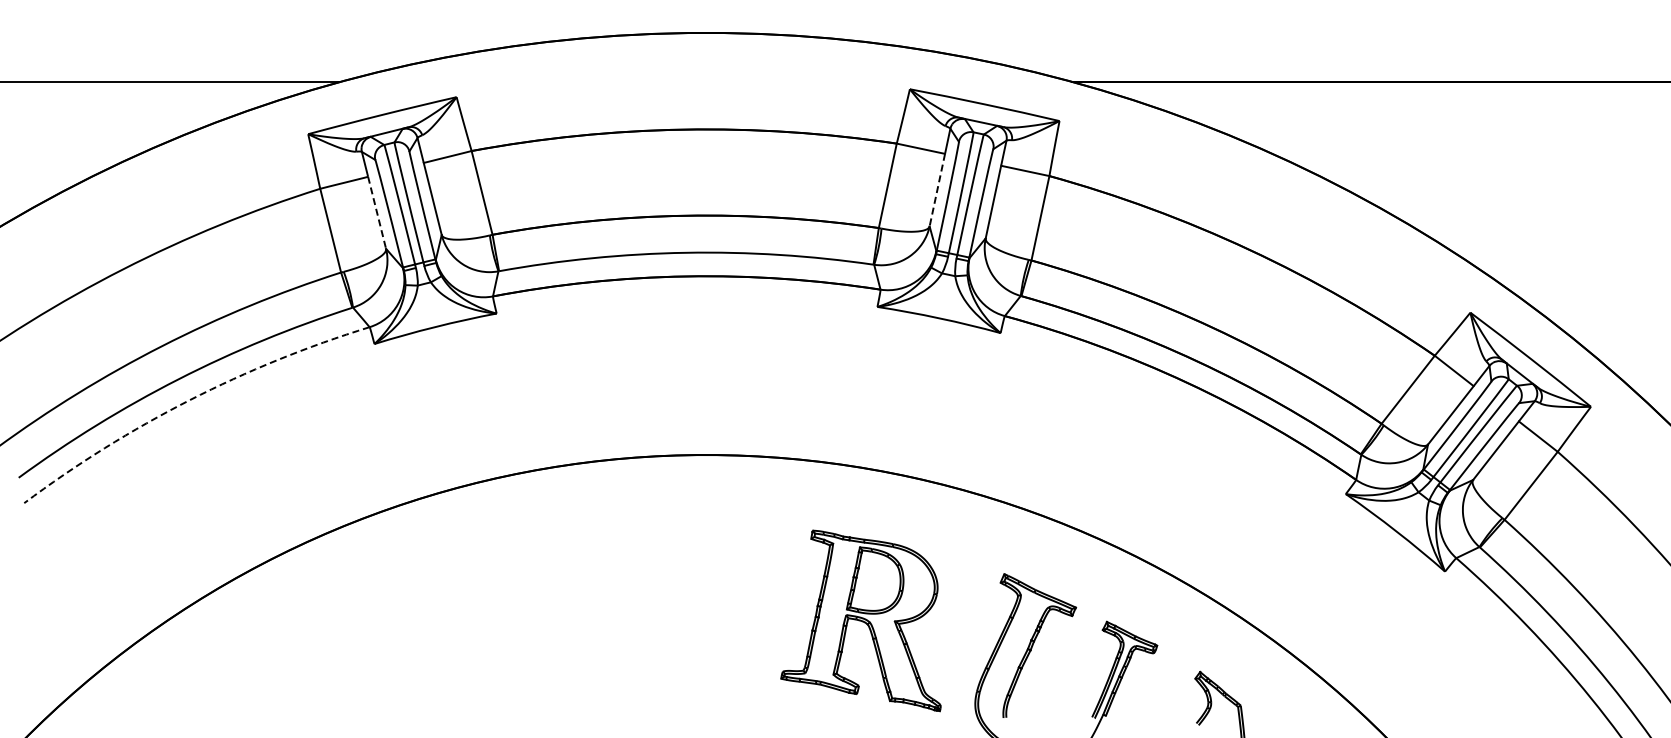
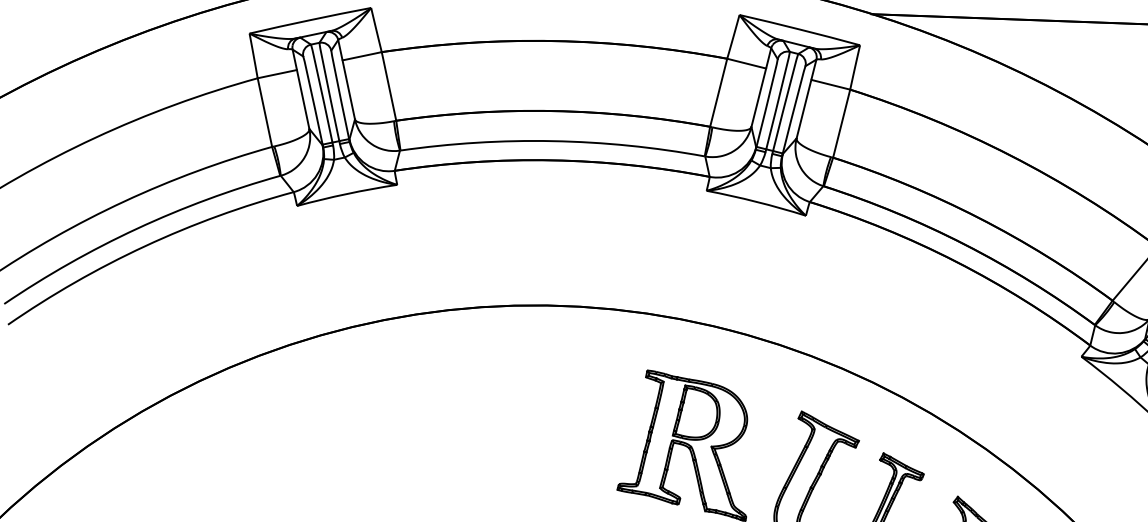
line: (937, 190) -> (758, 98), dashed -> solid
line: (377, 213) -> (303, 100), dashed -> solid
arc: (189, 400) -> (145, 246), dashed -> solid

